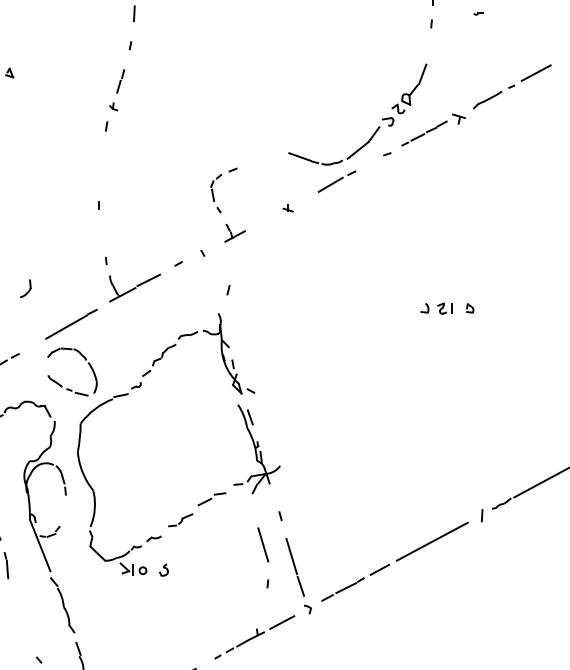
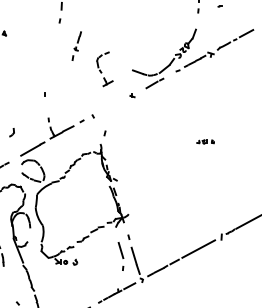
part: (114, 99) -> (76, 45), moved
part: (227, 205) -> (104, 69), moved
part: (447, 307) -> (205, 141), size x0.7

